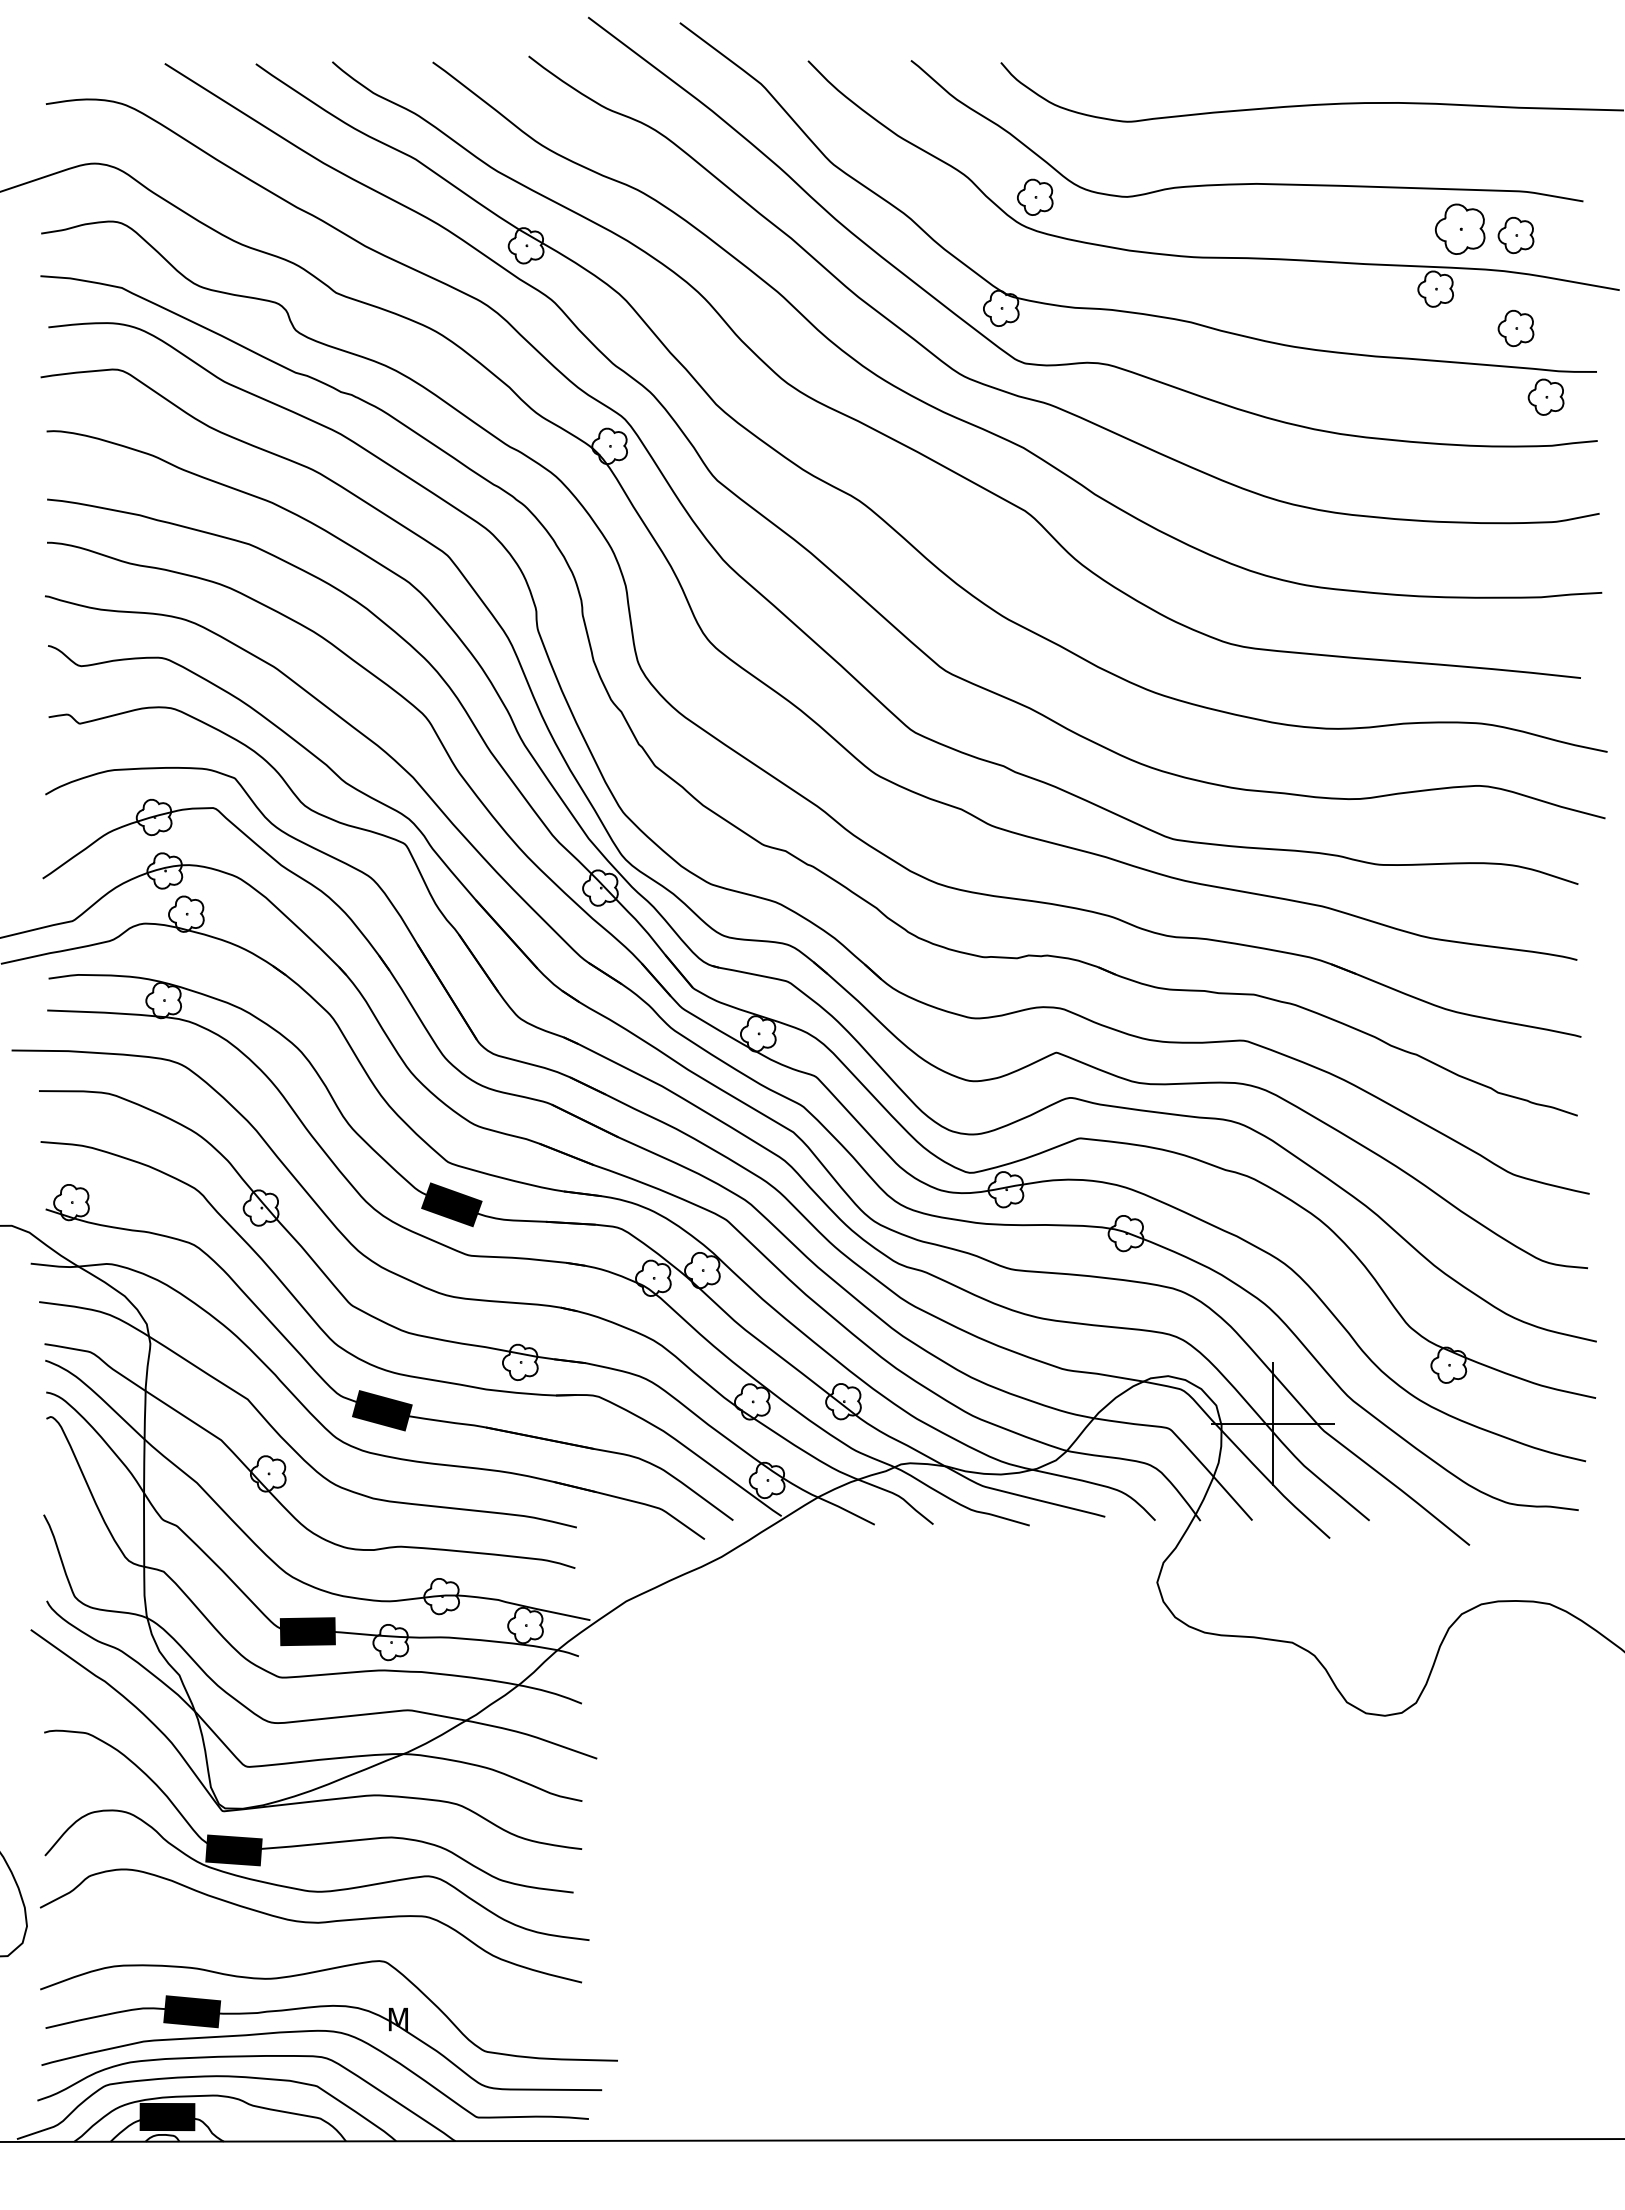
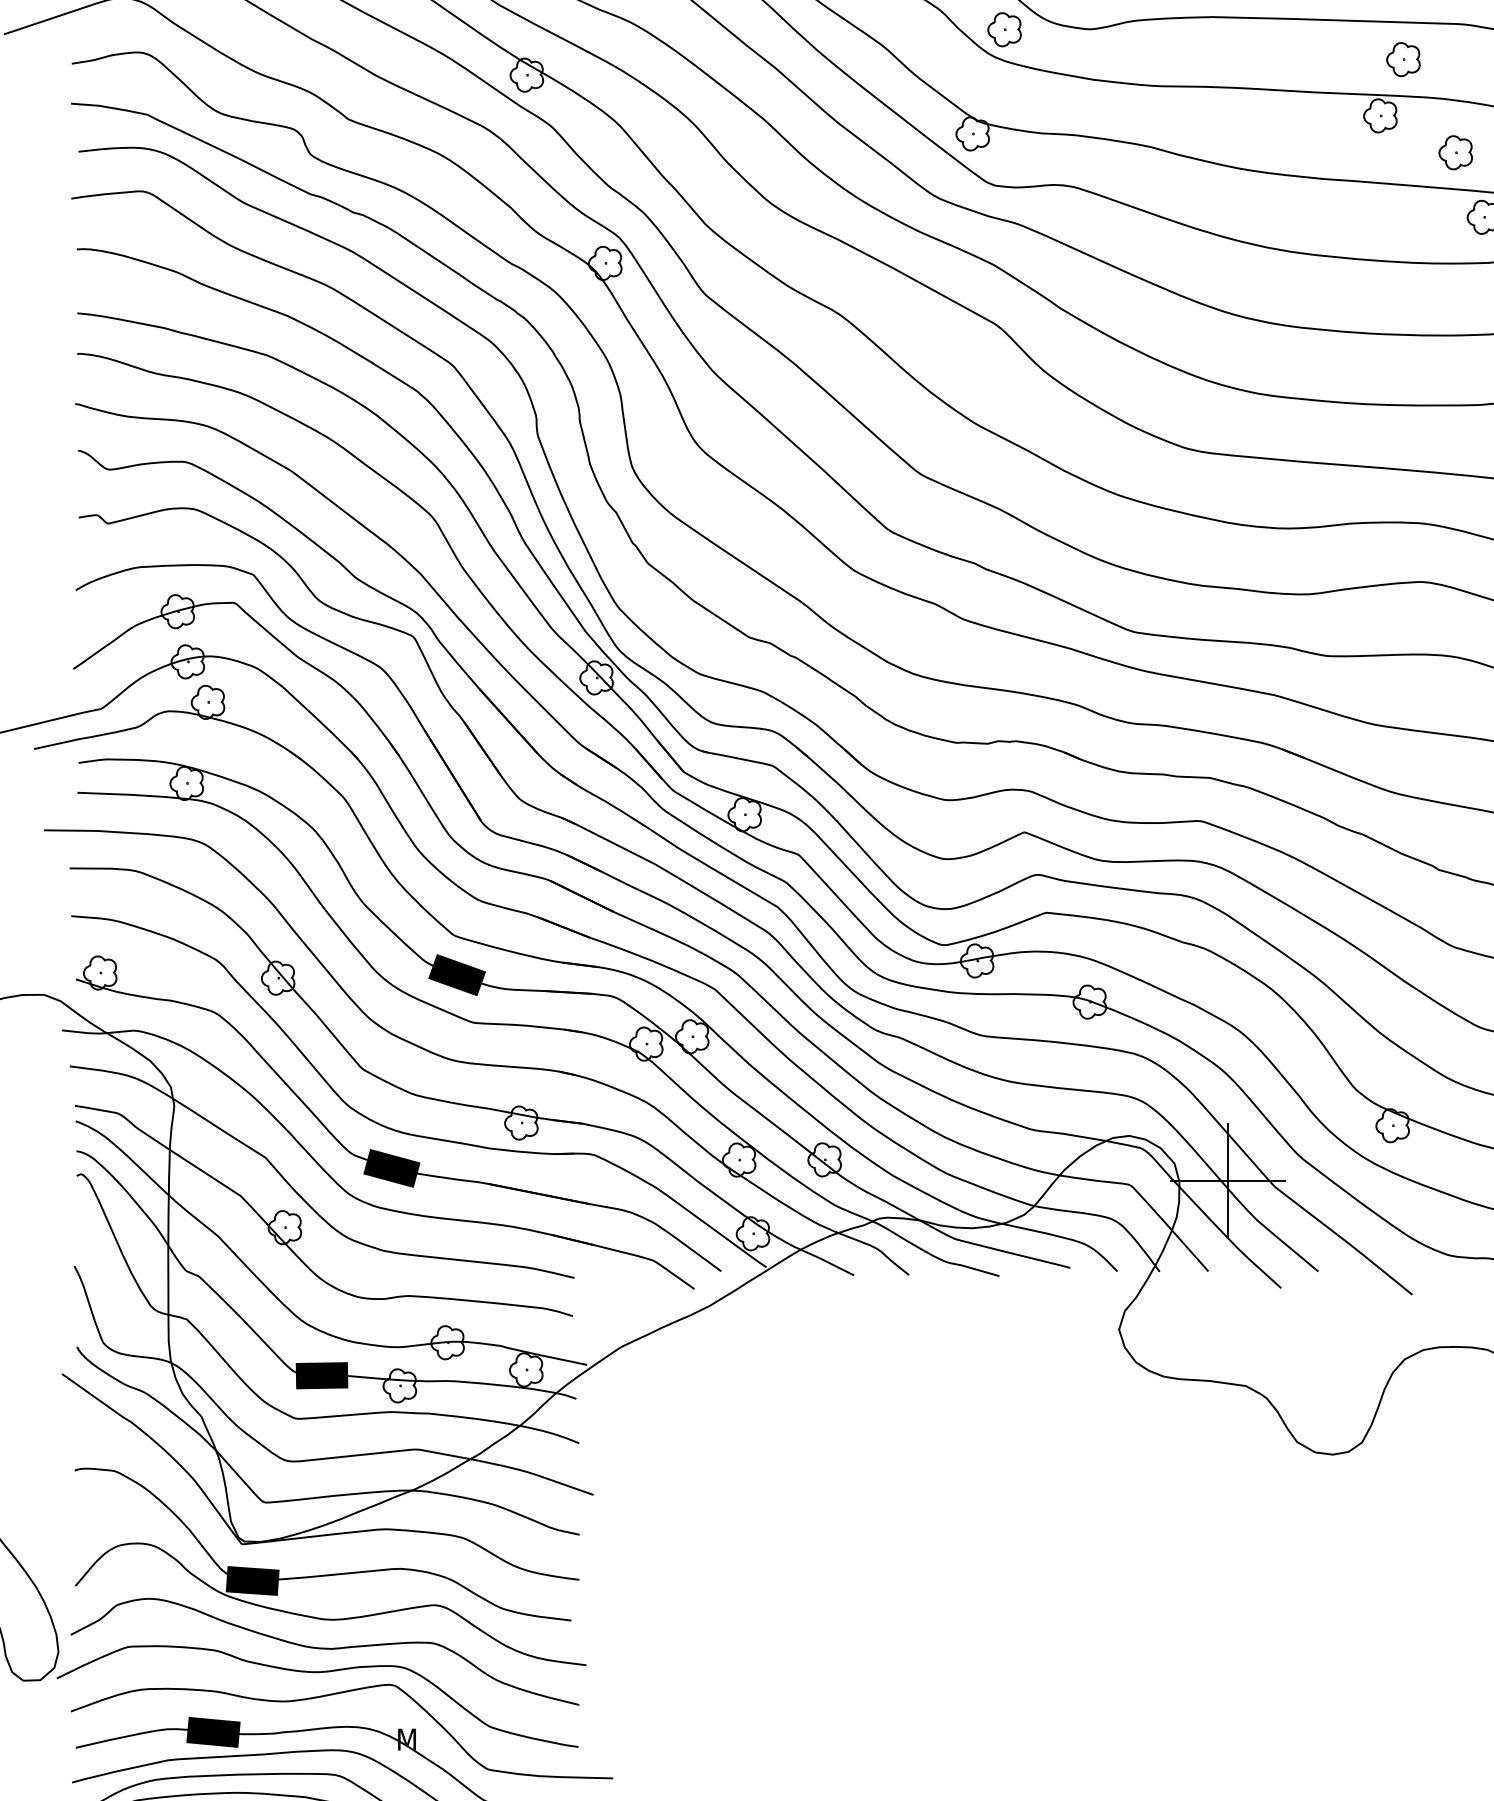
part: (1460, 228) -> (1403, 58), size x0.71
part: (1515, 235) -> (1455, 65), removed
curve: (303, 1948) -> (317, 1673), added

